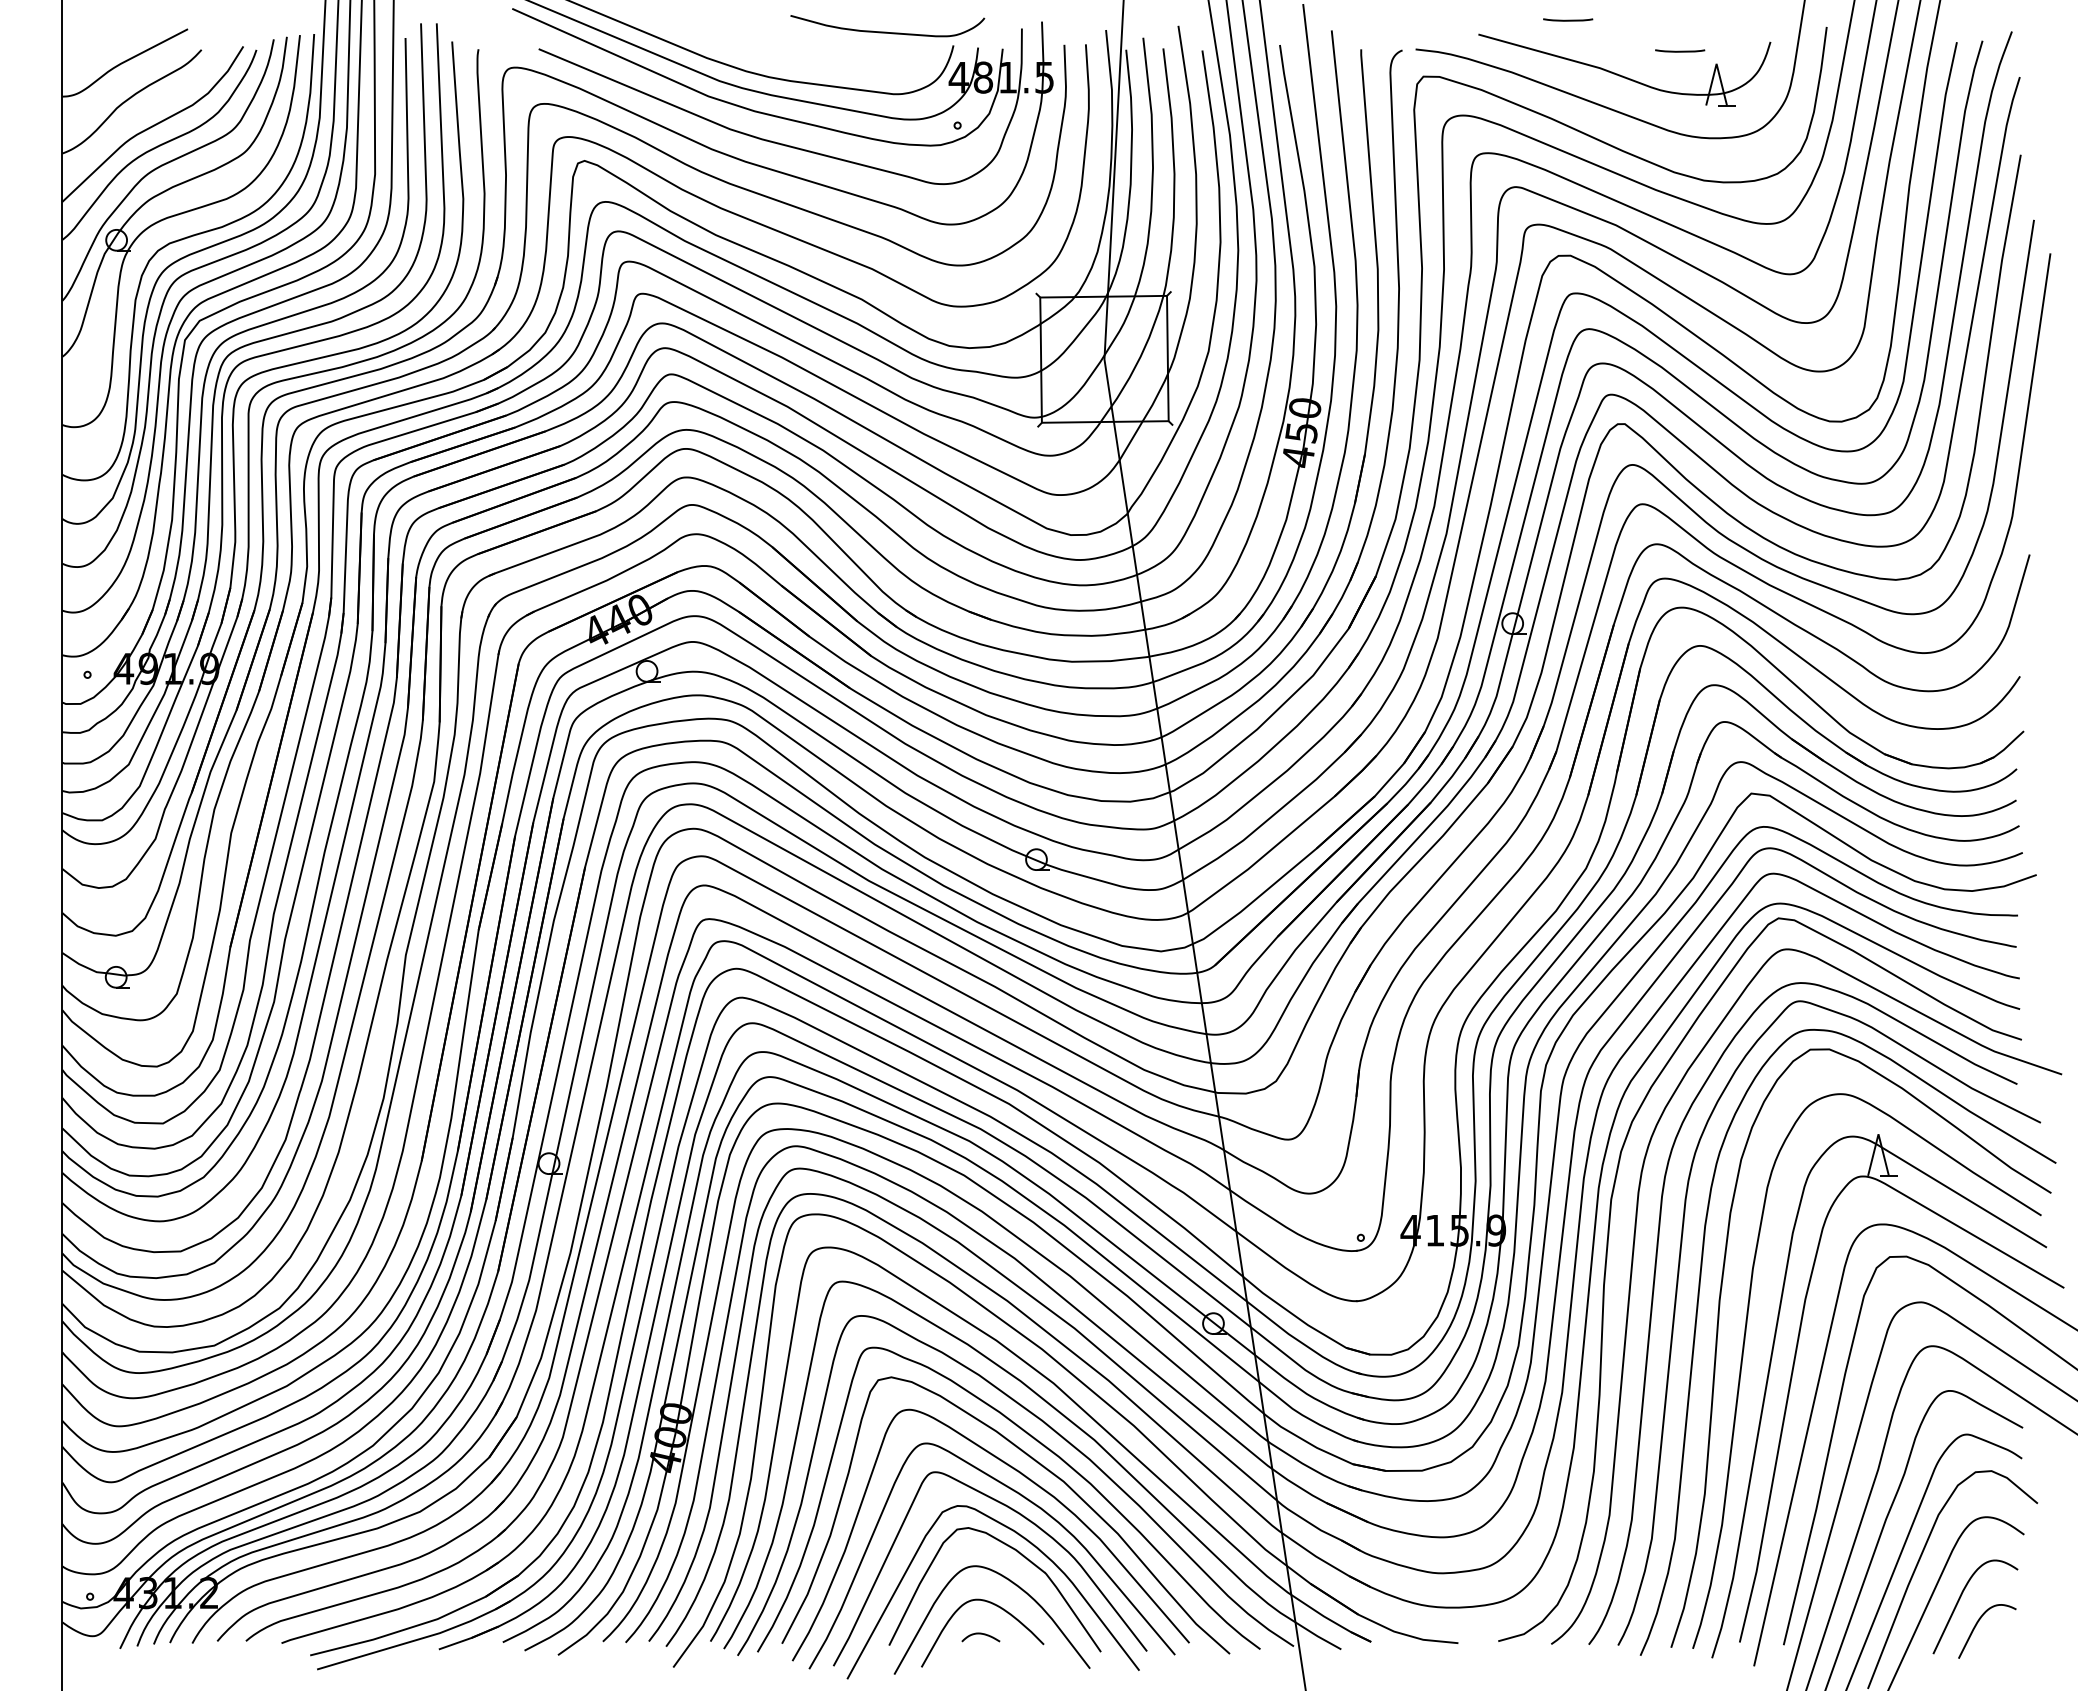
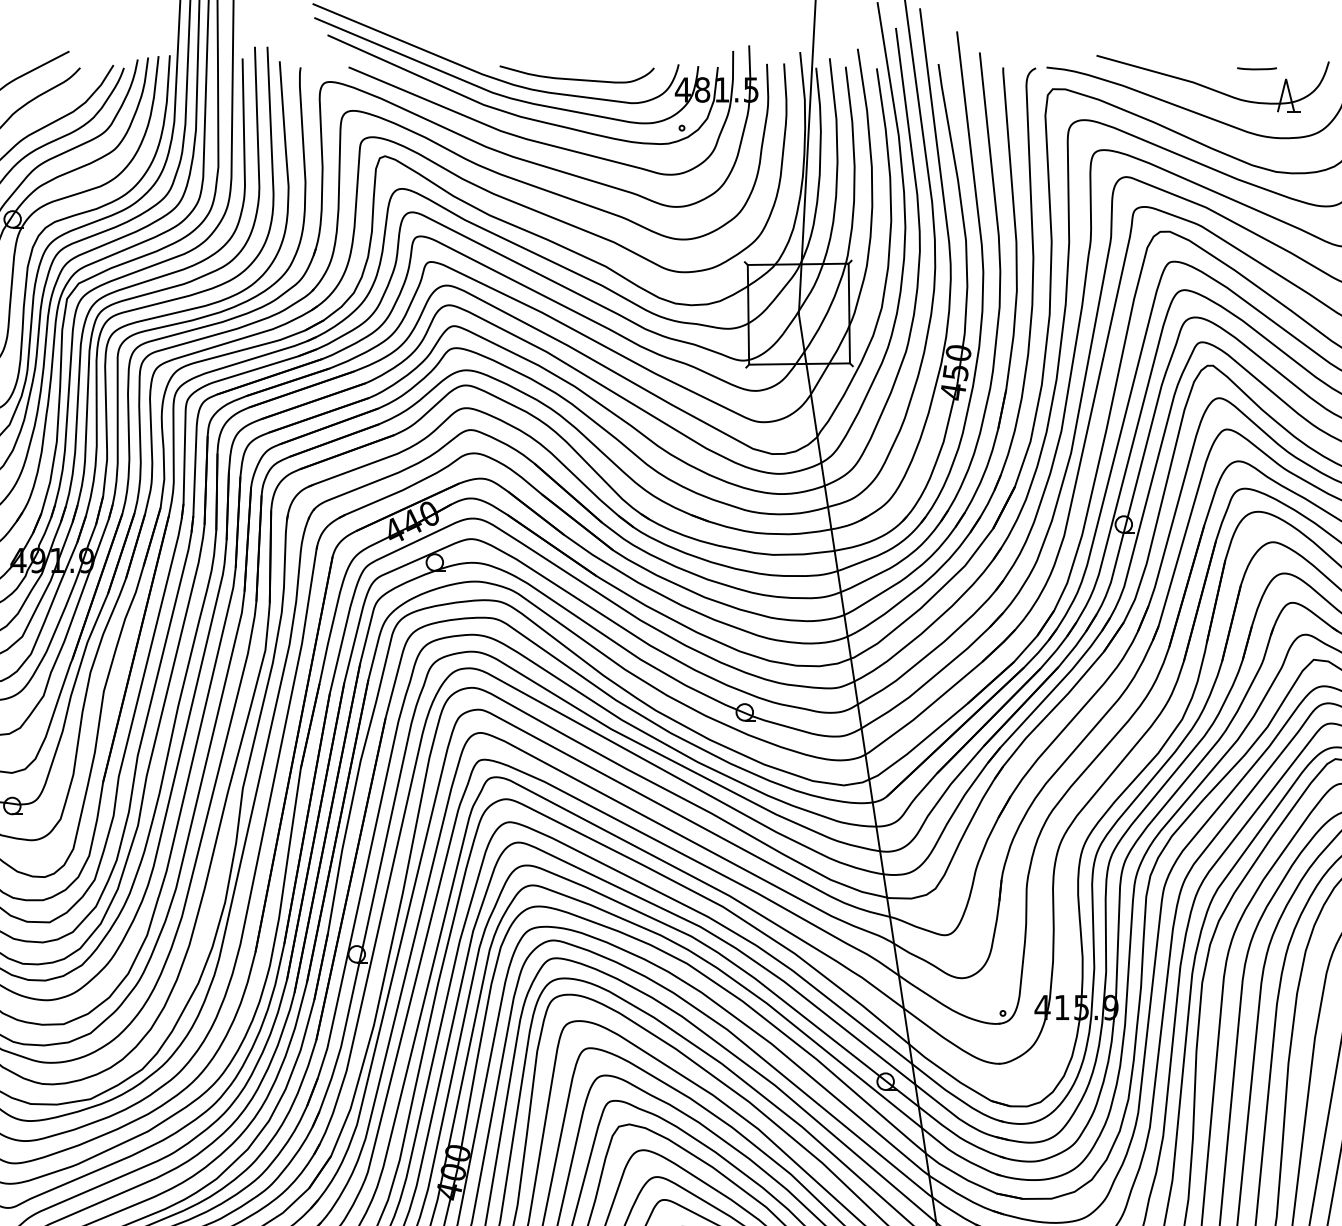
line: (1568, 19) -> (1168, 43), removed
curve: (886, 31) -> (576, 78), moved

